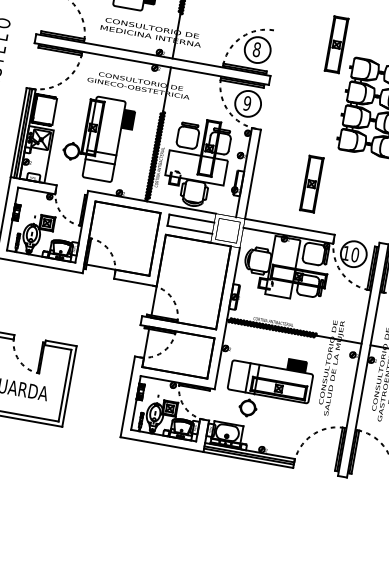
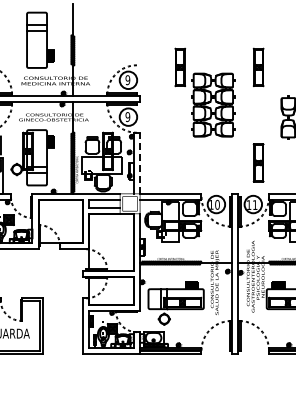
text: (256, 50) -> (127, 80), 8 -> 9
line: (253, 174) -> (140, 163), solid -> dashed
part: (312, 183) -> (180, 162), removed

